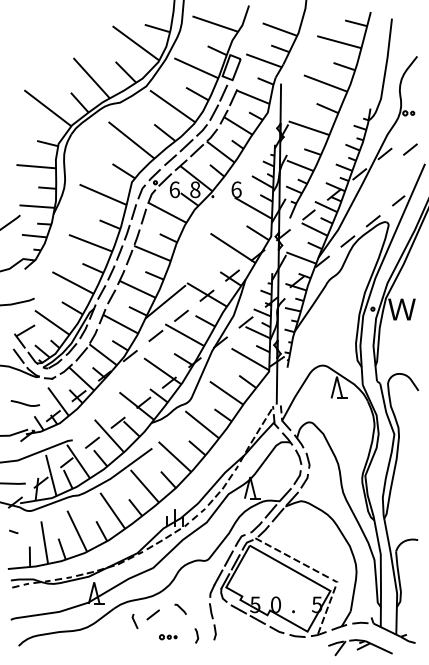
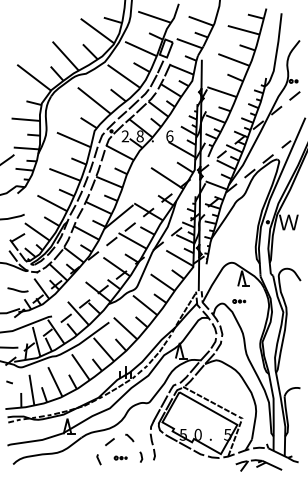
line: (410, 149) -> (294, 95), moved
text: (174, 189) -> (125, 136), 6 -> 2
part: (332, 419) -> (238, 301), added
line: (134, 621) -> (98, 459), moved

